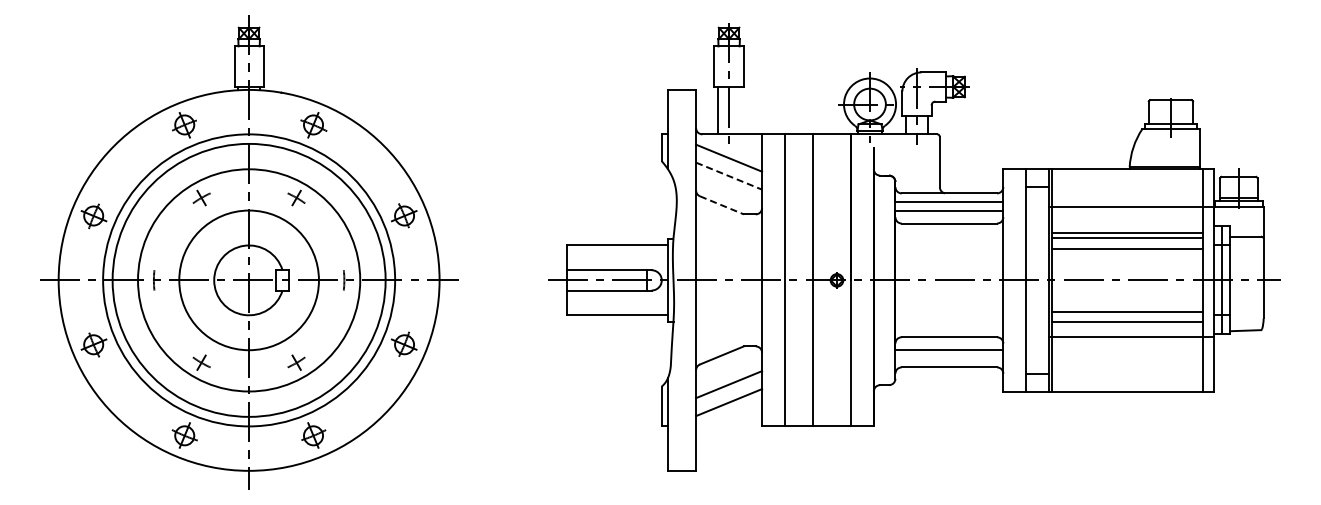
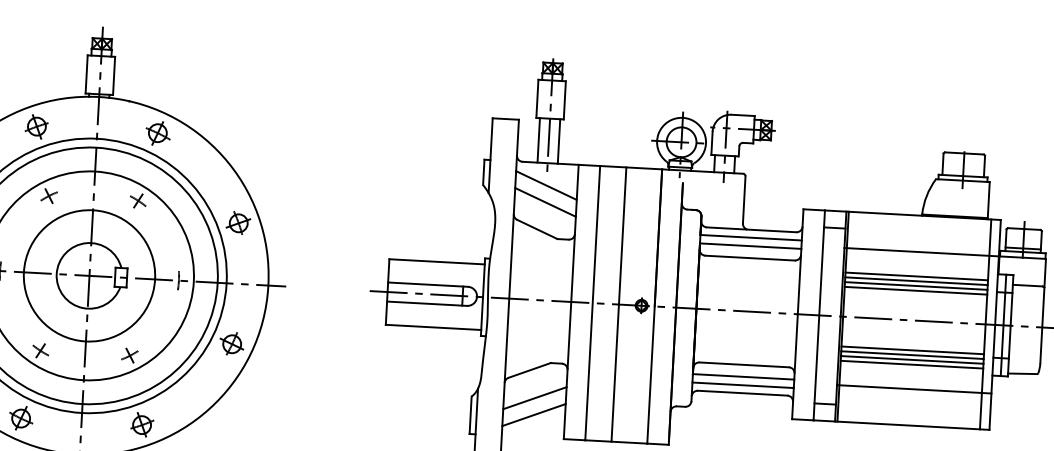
line: (739, 110) -> (558, 141), added
line: (729, 176) -> (545, 202), dashed -> solid
line: (721, 205) -> (536, 229), dashed -> solid
line: (1127, 243) -> (916, 285), added
line: (1127, 317) -> (912, 355), added
line: (1127, 327) -> (912, 364), added
line: (1131, 337) -> (914, 389), moved
line: (949, 358) -> (743, 384), added

